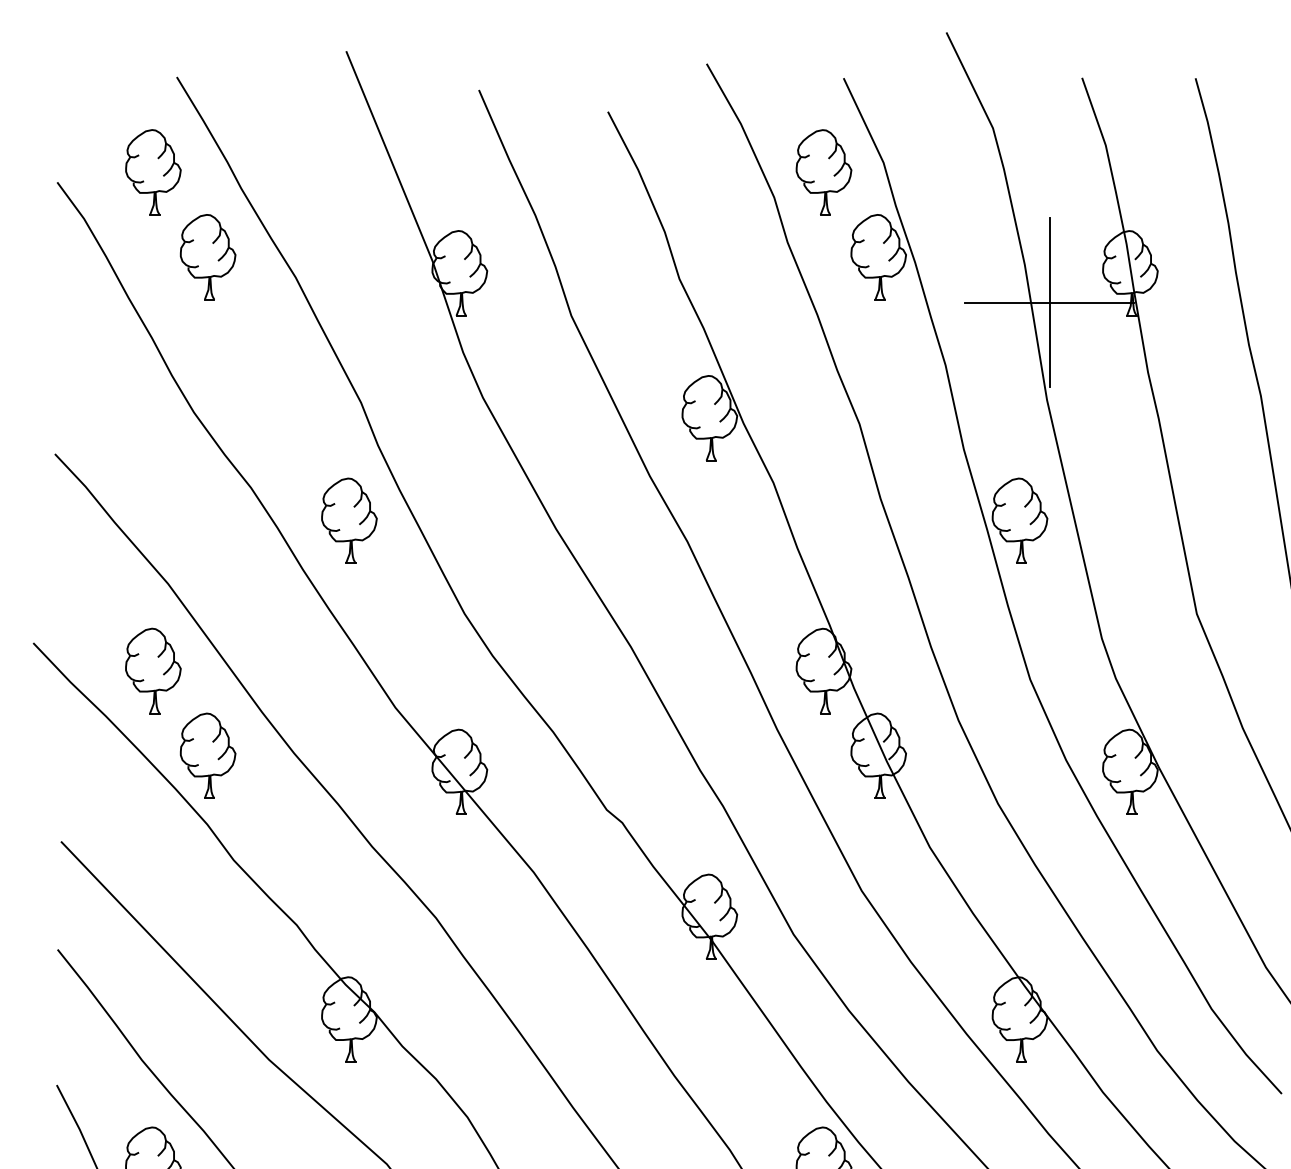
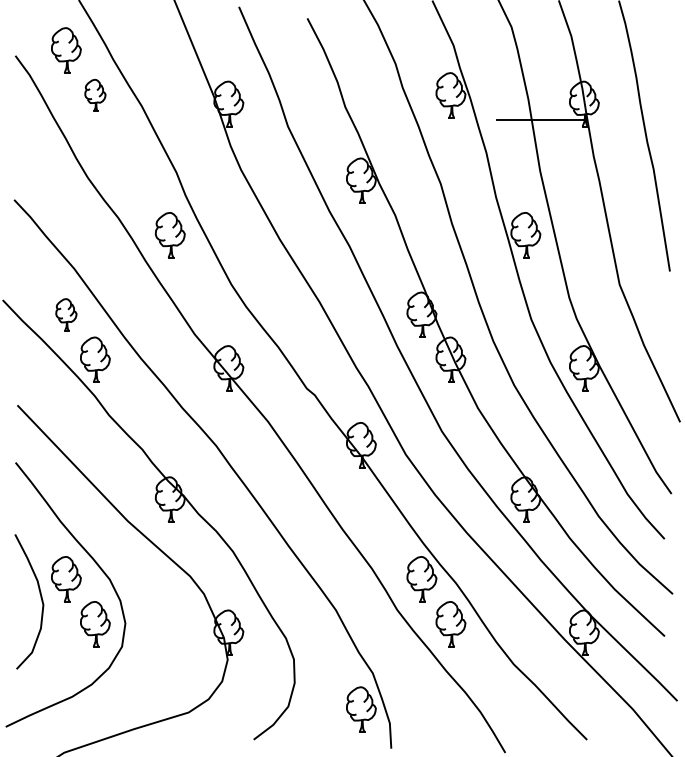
part: (823, 172) -> (421, 50), removed
part: (208, 257) -> (95, 95), size x0.7
line: (1049, 302) -> (541, 119), removed
part: (153, 670) -> (66, 314), size x0.7

